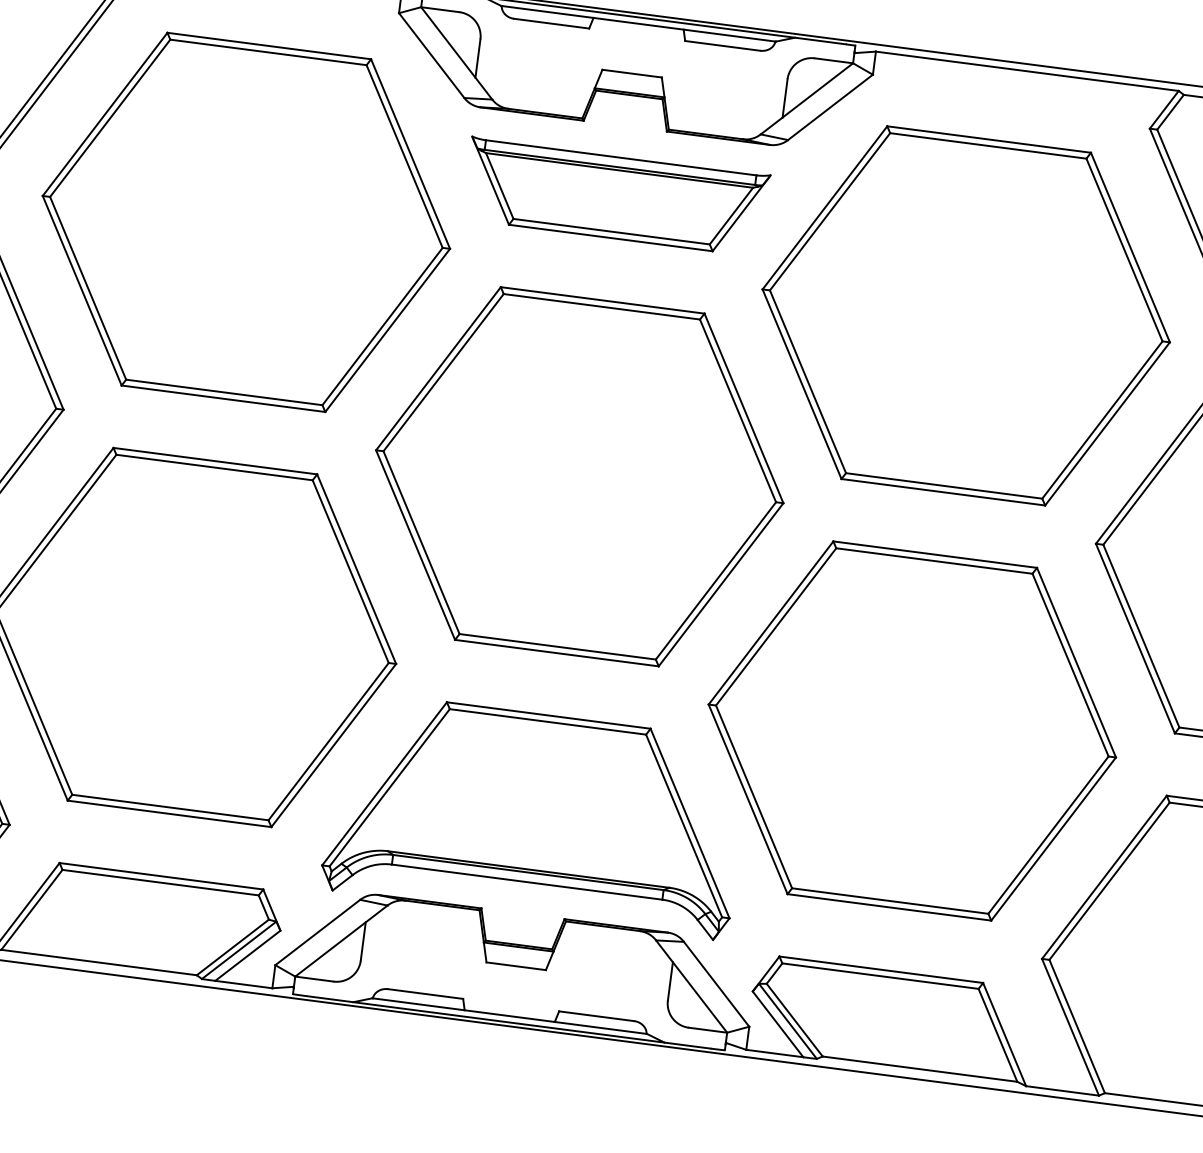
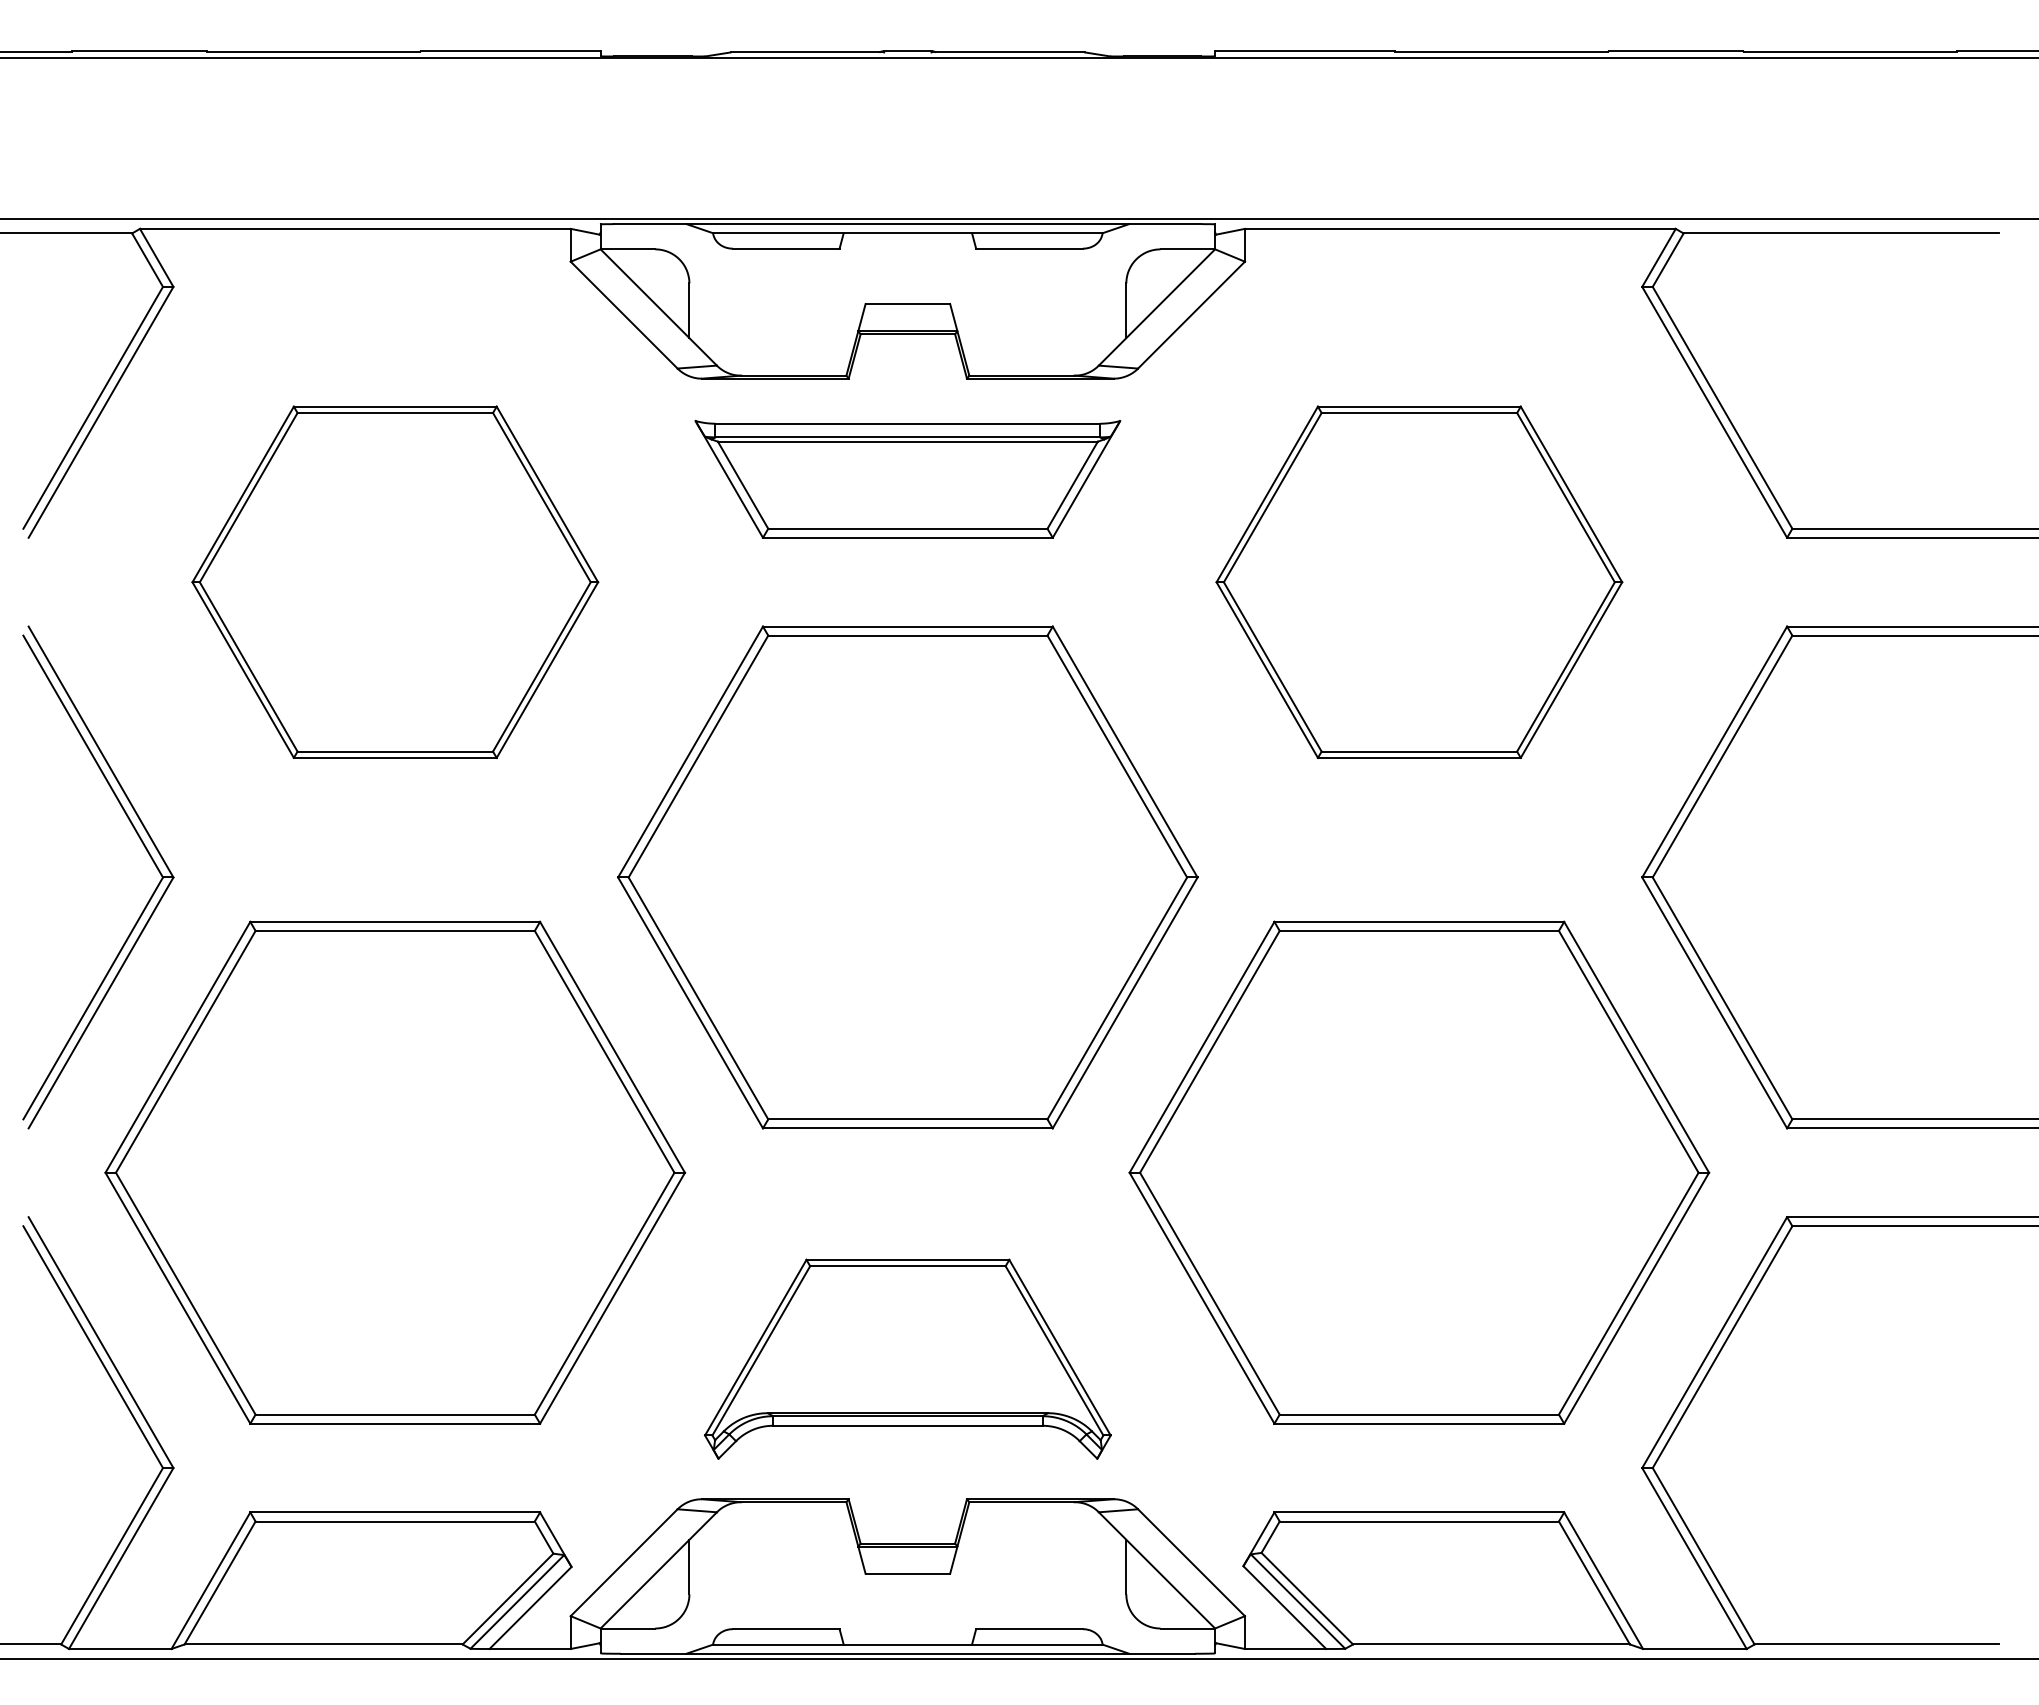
part: (246, 222) -> (395, 582), size x0.7
part: (966, 316) -> (1419, 582), size x0.7
part: (535, 815) -> (907, 1359), size x0.7

